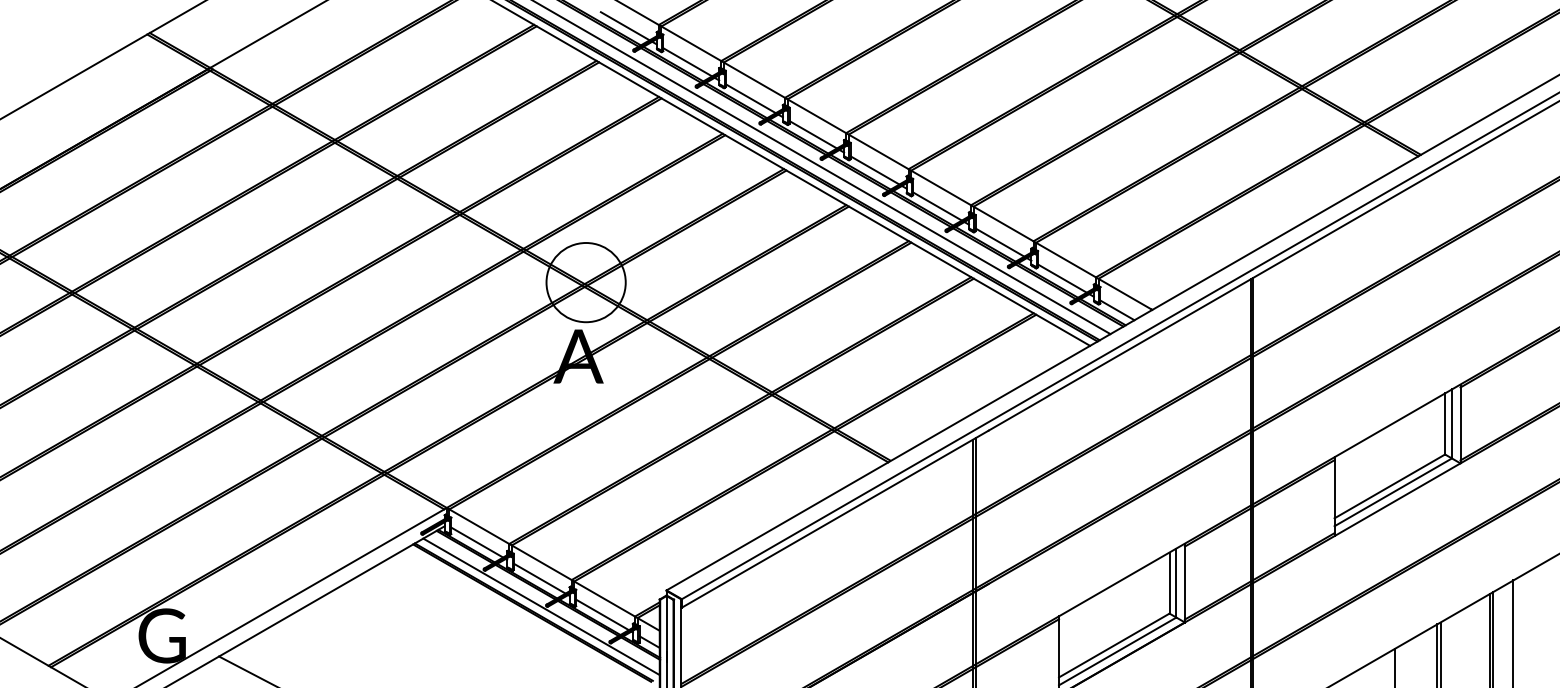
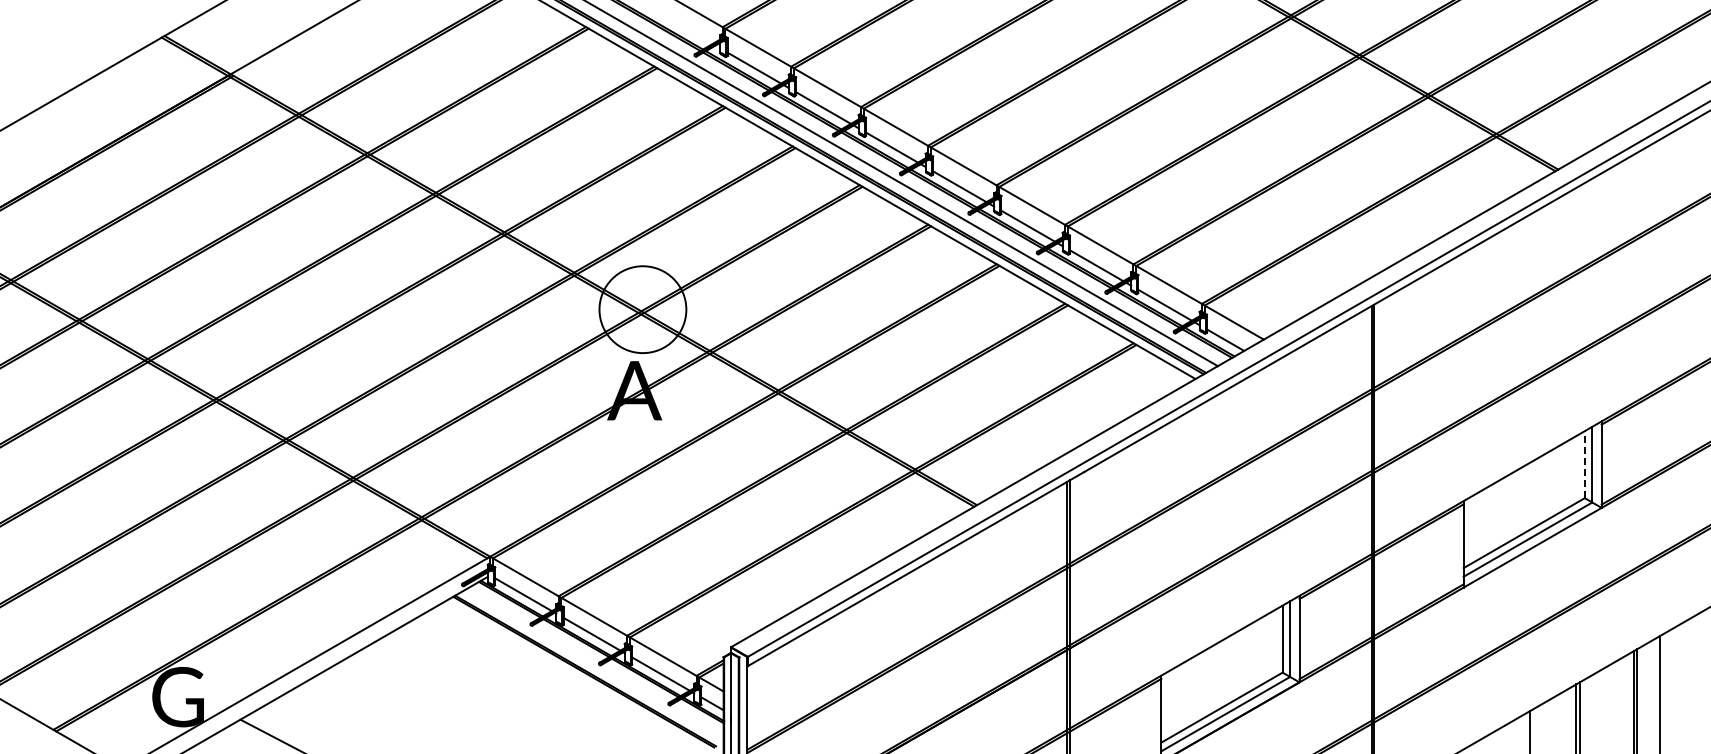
line: (628, 27) -> (689, 30), removed
line: (1444, 423) -> (1584, 464), solid -> dashed
line: (541, 607) -> (593, 665), removed

